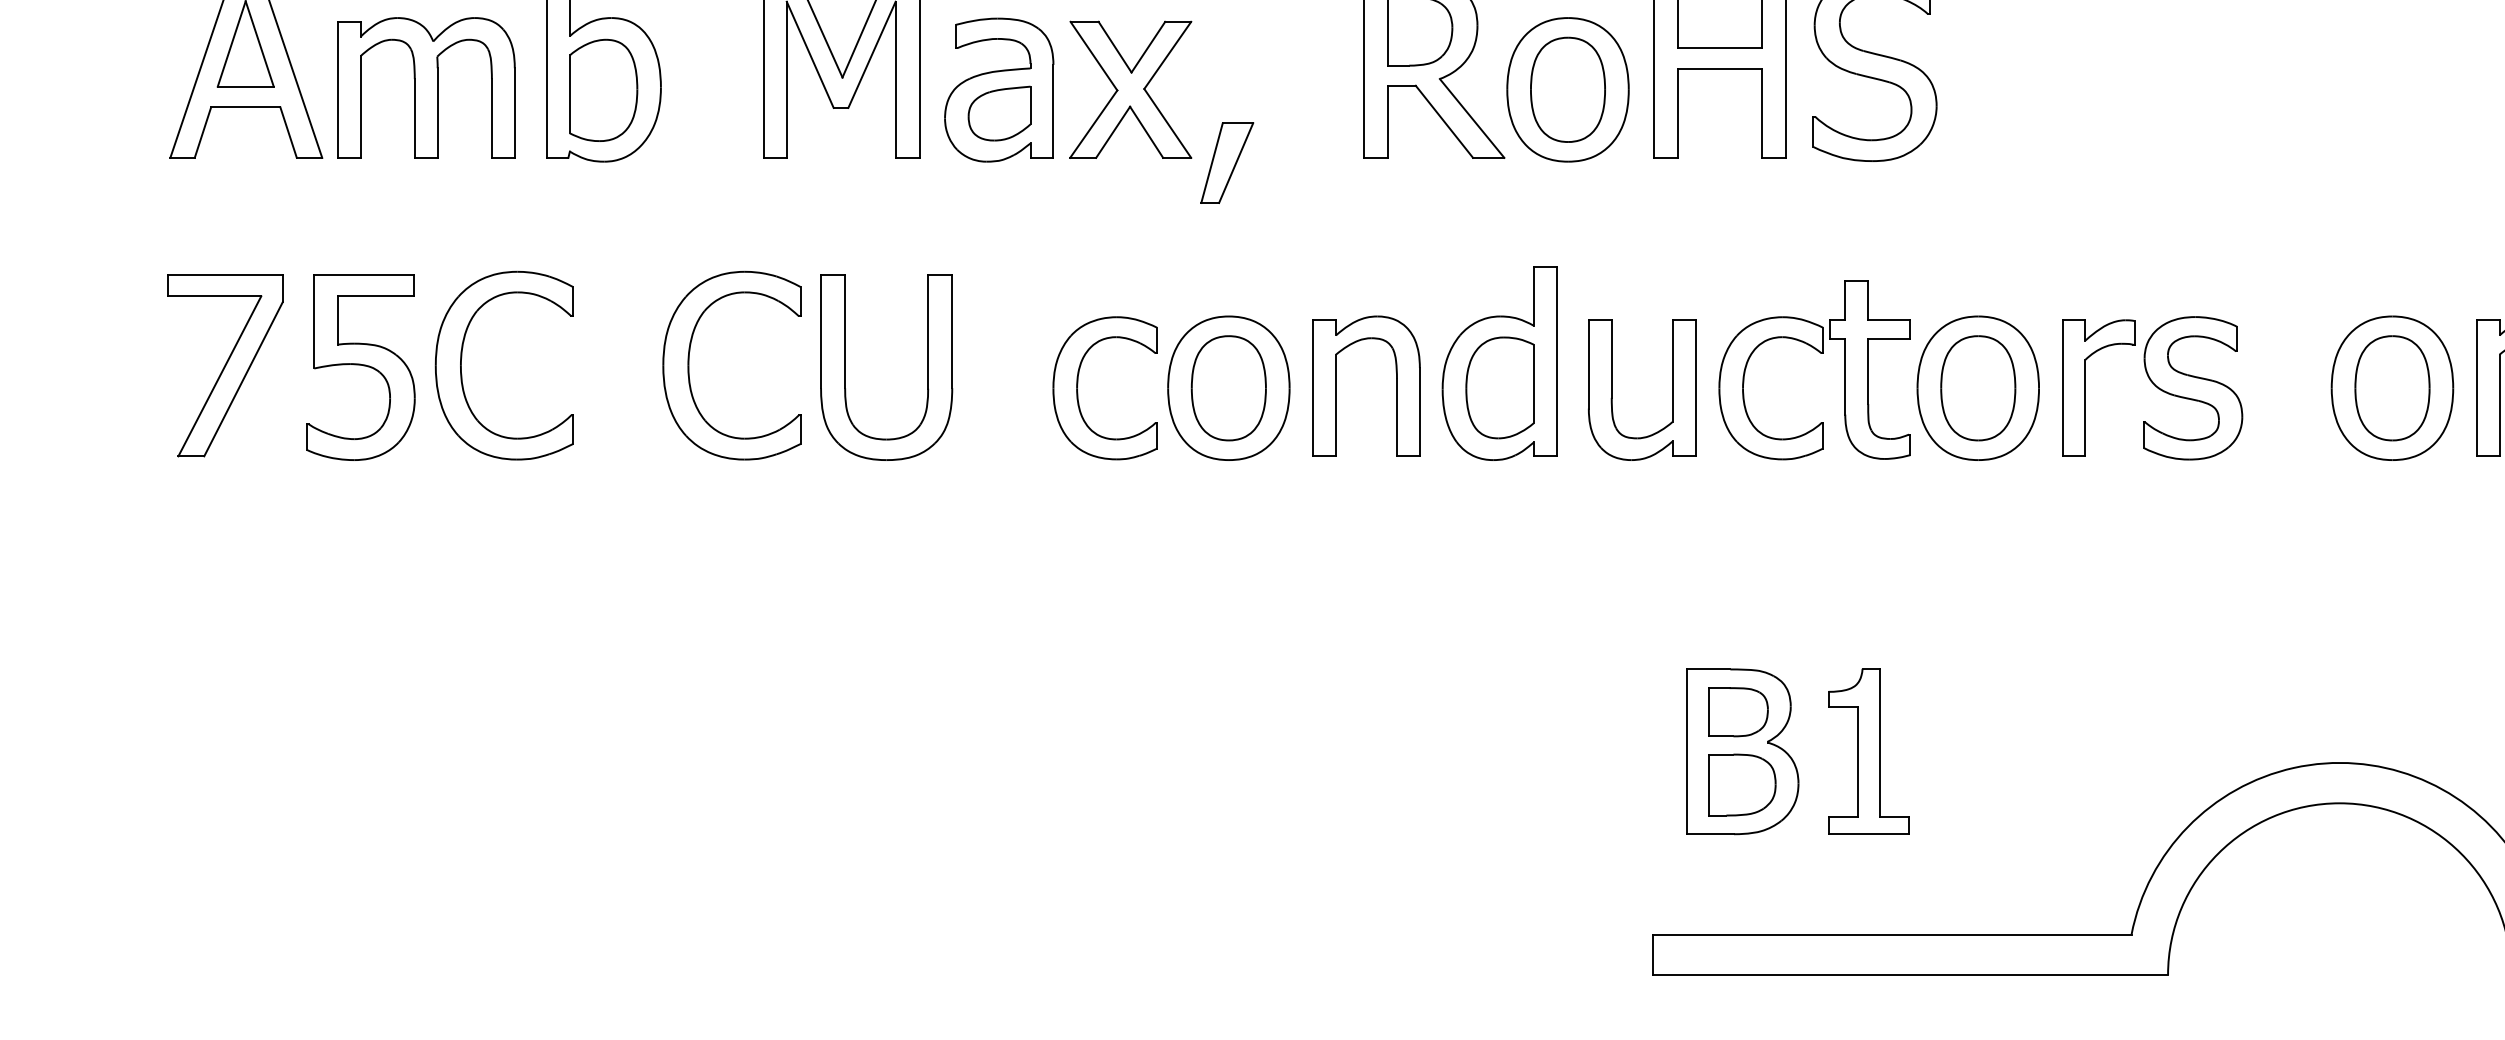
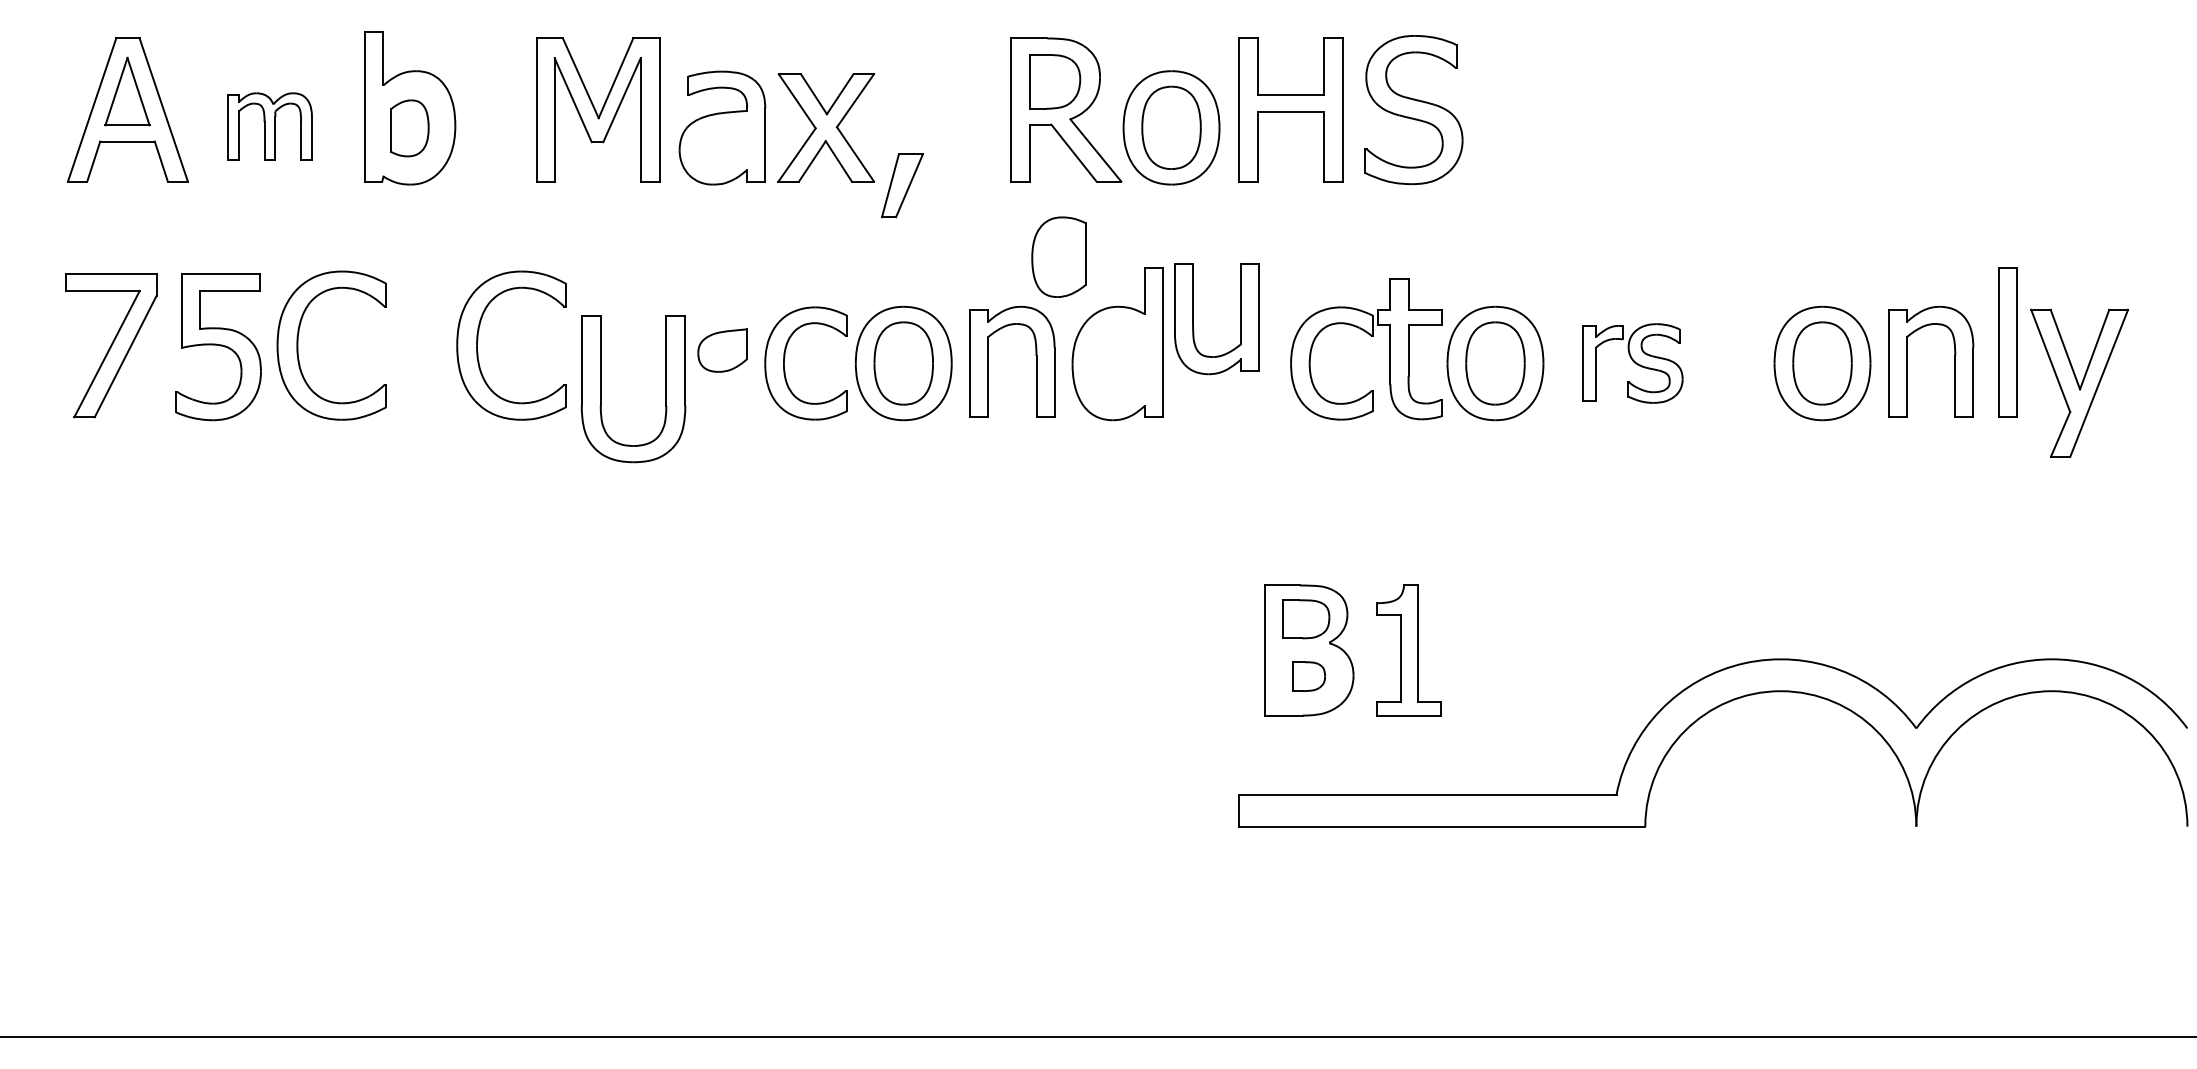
part: (425, 88) -> (269, 126), size x0.6
part: (602, 90) -> (409, 128), size x0.7
part: (999, 113) -> (722, 350), moved
part: (846, 368) -> (601, 389), moved
part: (1499, 387) -> (1058, 256), moved
part: (2151, 388) -> (1632, 363), size x0.7
part: (1612, 390) -> (1193, 319), moved
part: (1742, 784) -> (1309, 676), size x0.6

